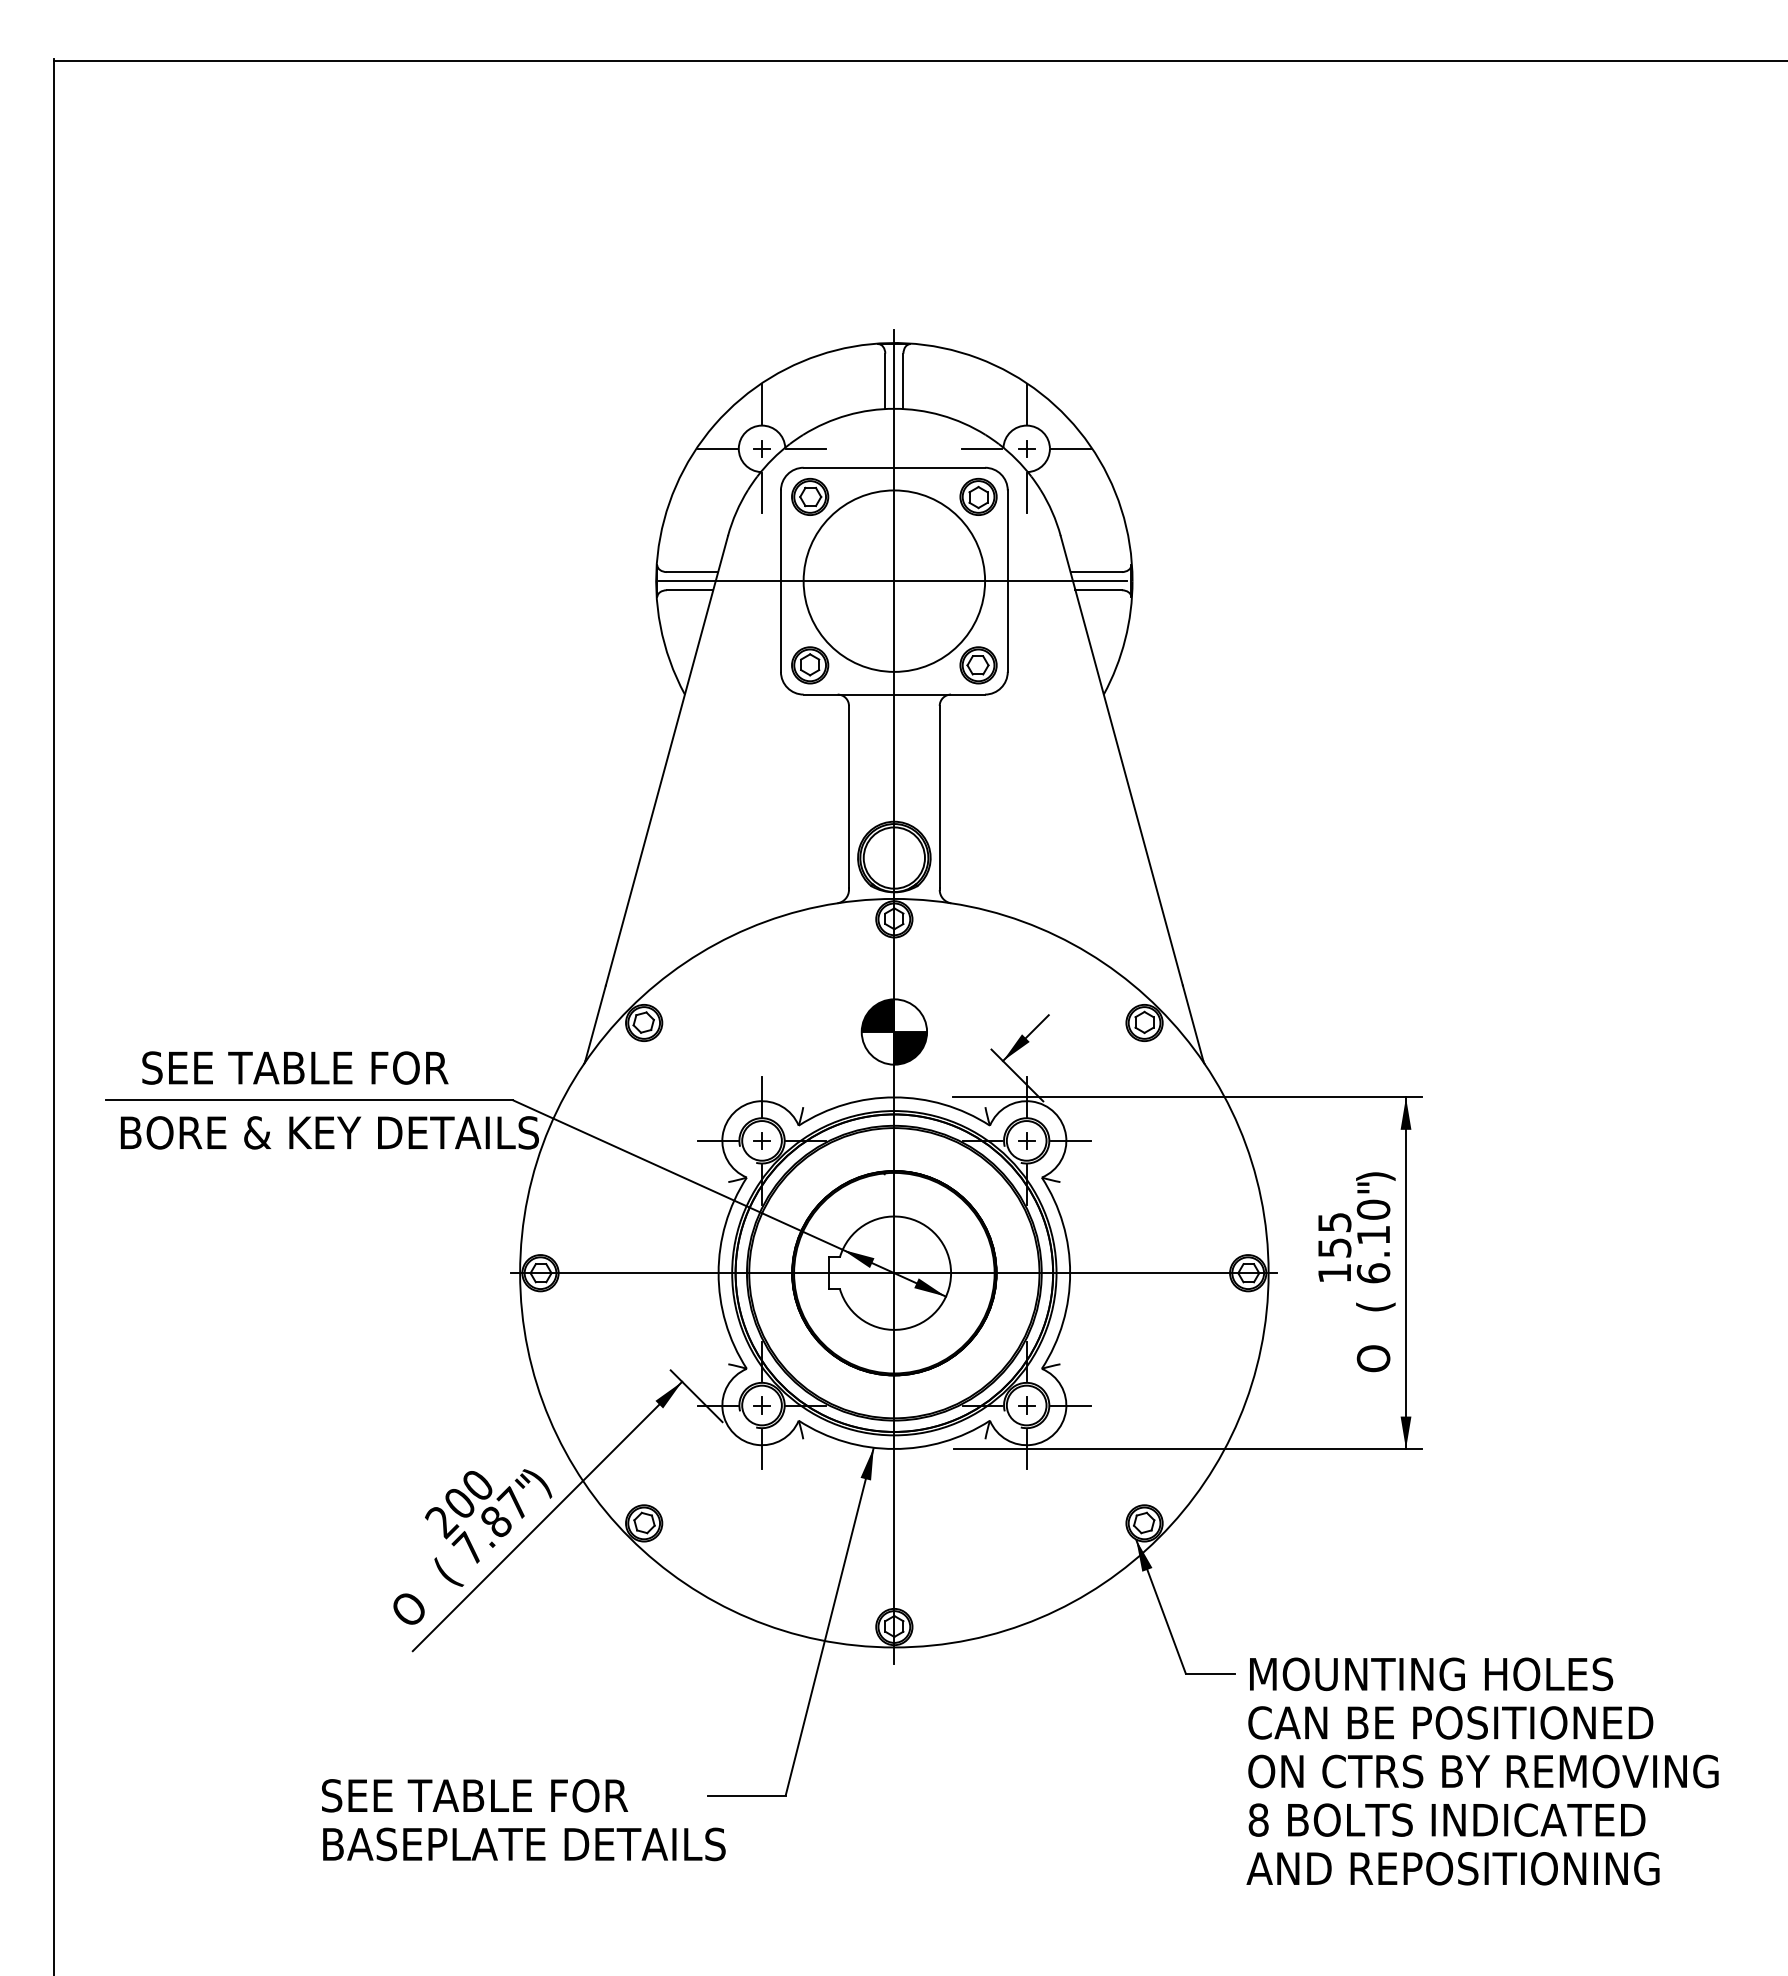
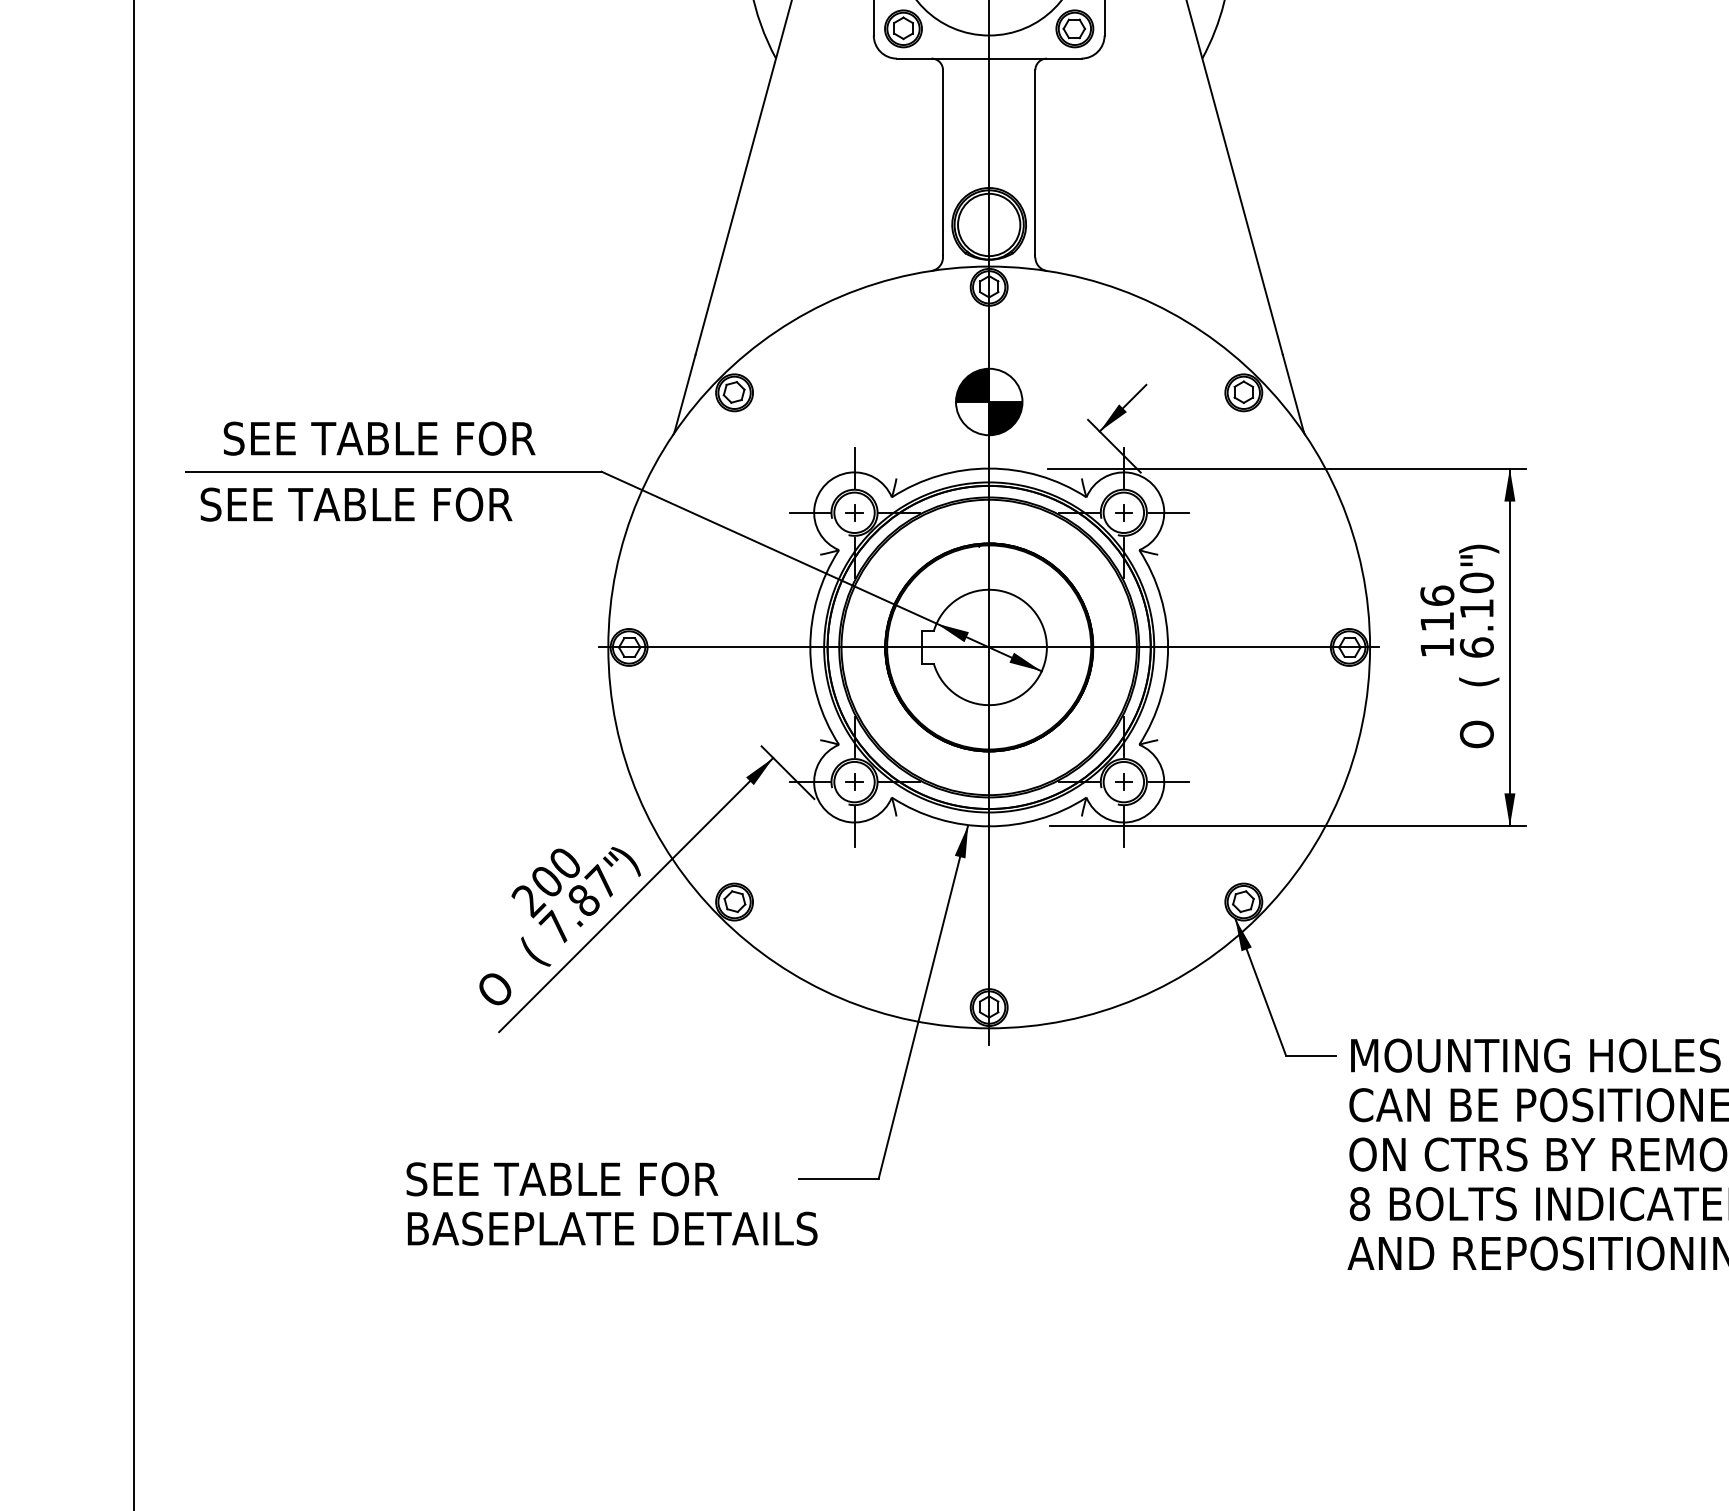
text: (328, 1132) -> (413, 504), BORE & KEY DETAILS -> SEE TABLE FOR
text: (1334, 1234) -> (1437, 608), 155 -> 116

